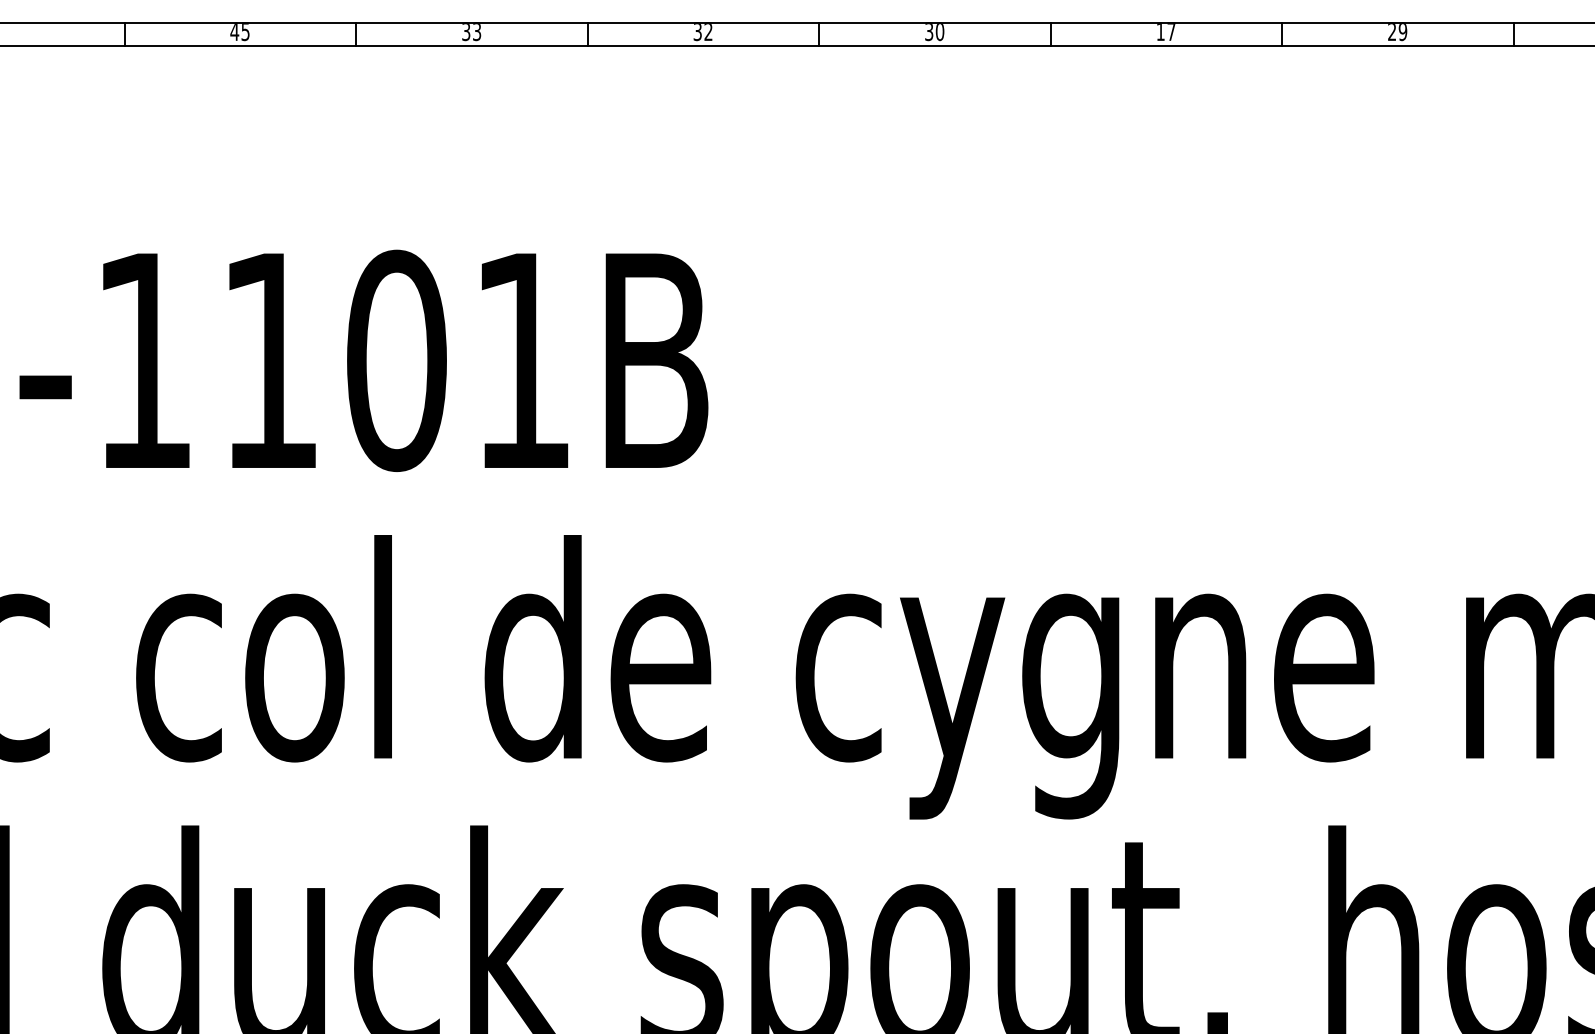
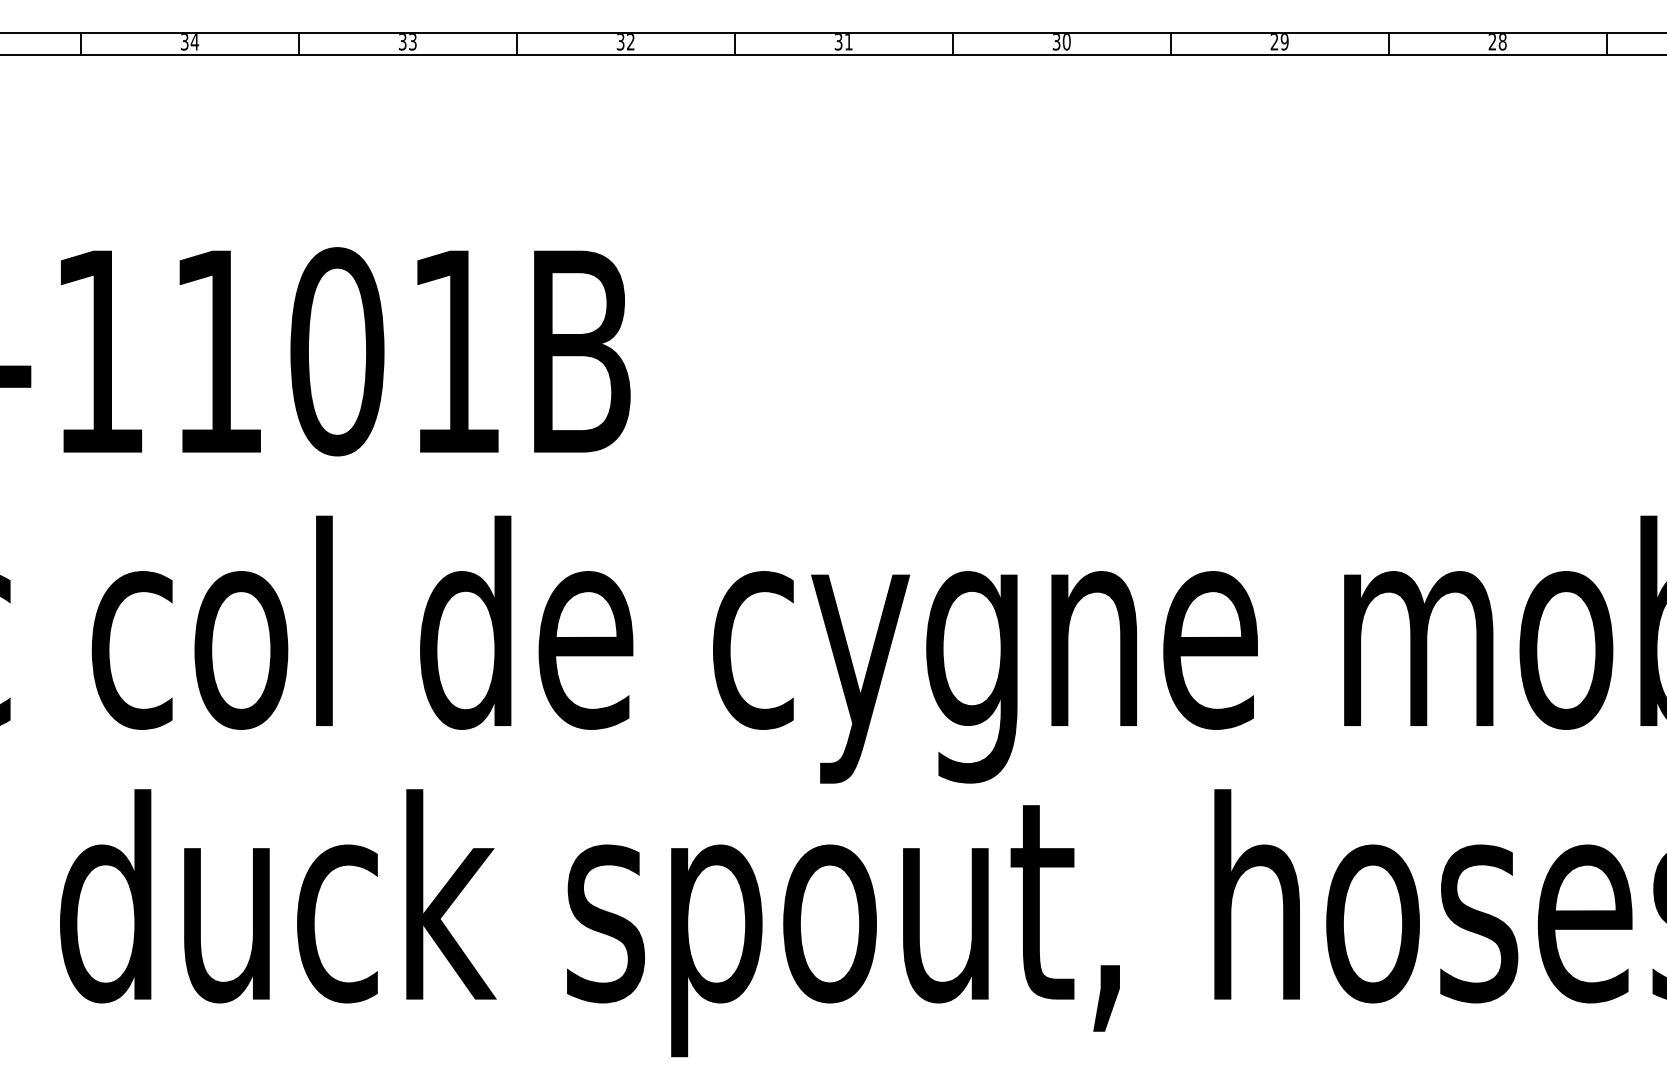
text: (239, 32) -> (189, 42), 45 -> 34
text: (939, 32) -> (848, 42), 30 -> 31
text: (1165, 32) -> (1061, 42), 17 -> 30

